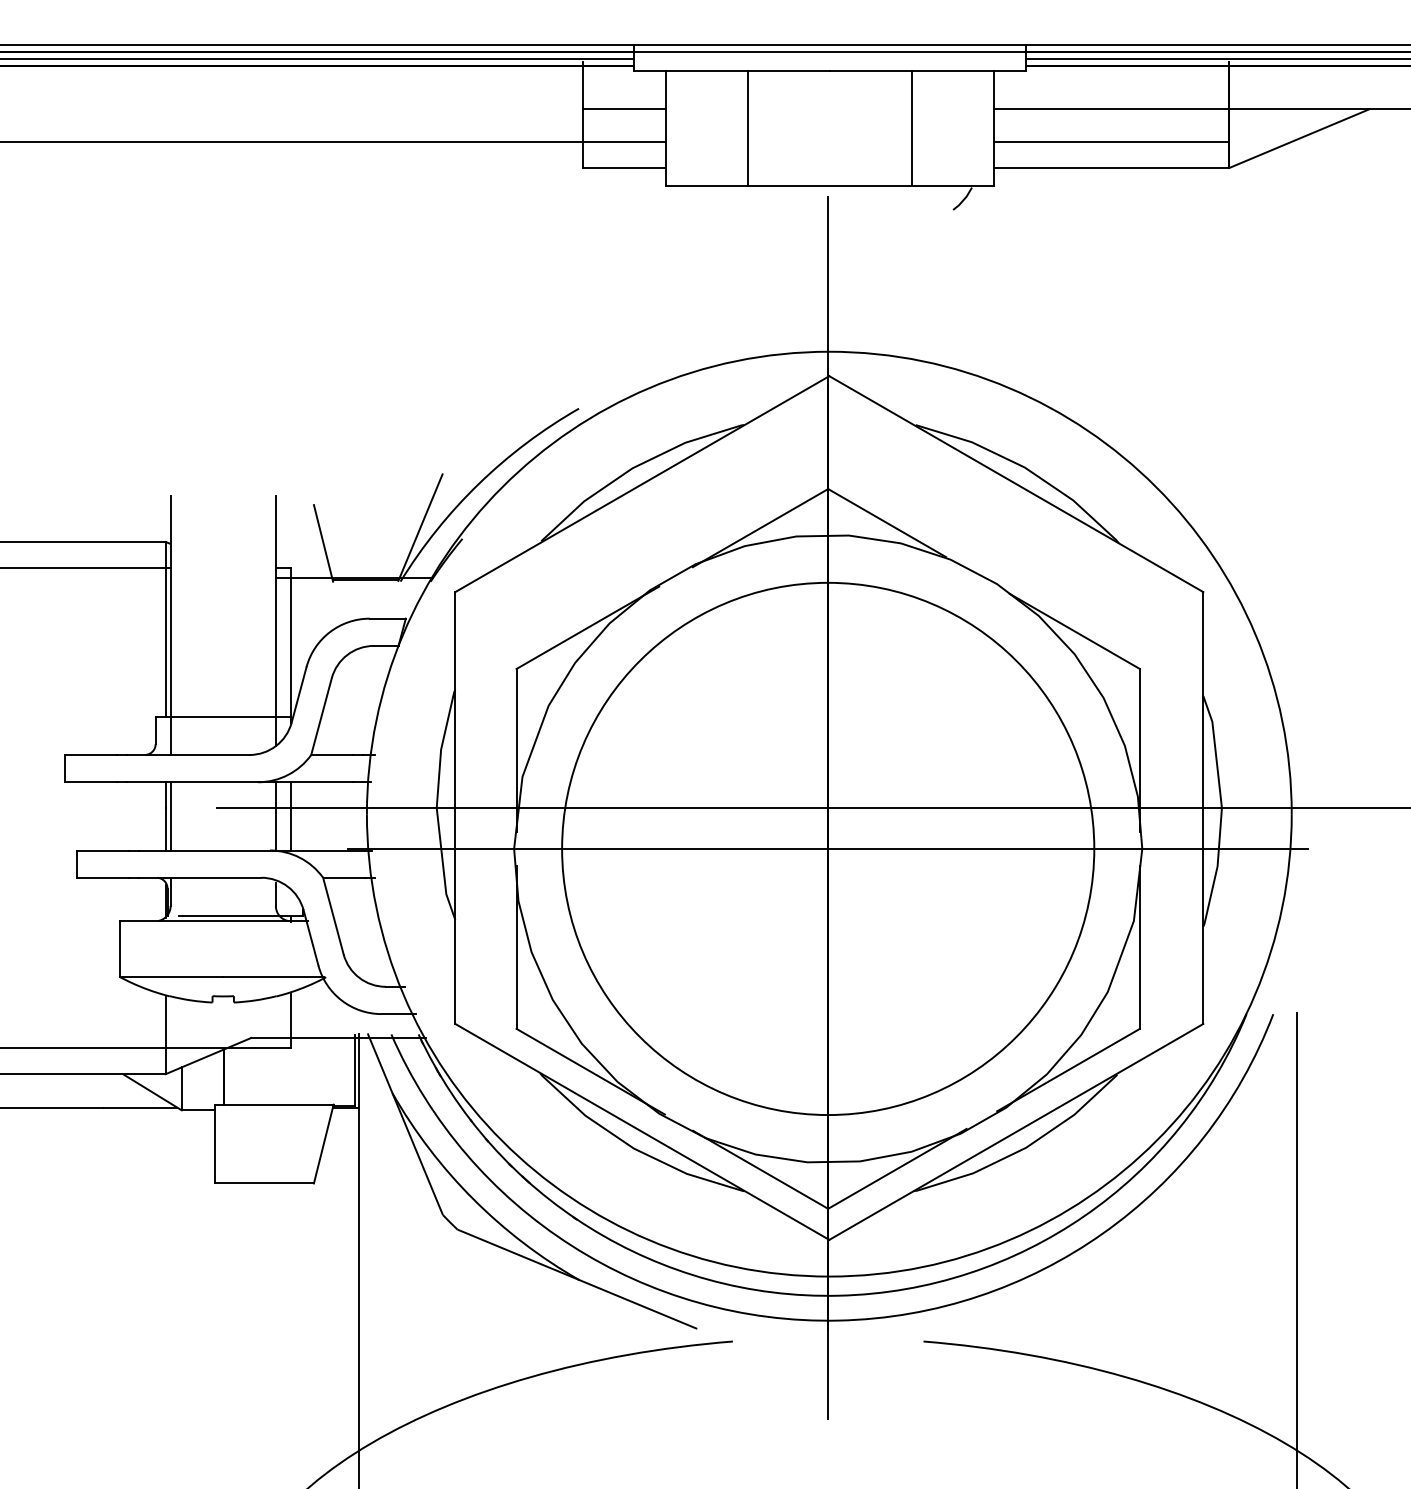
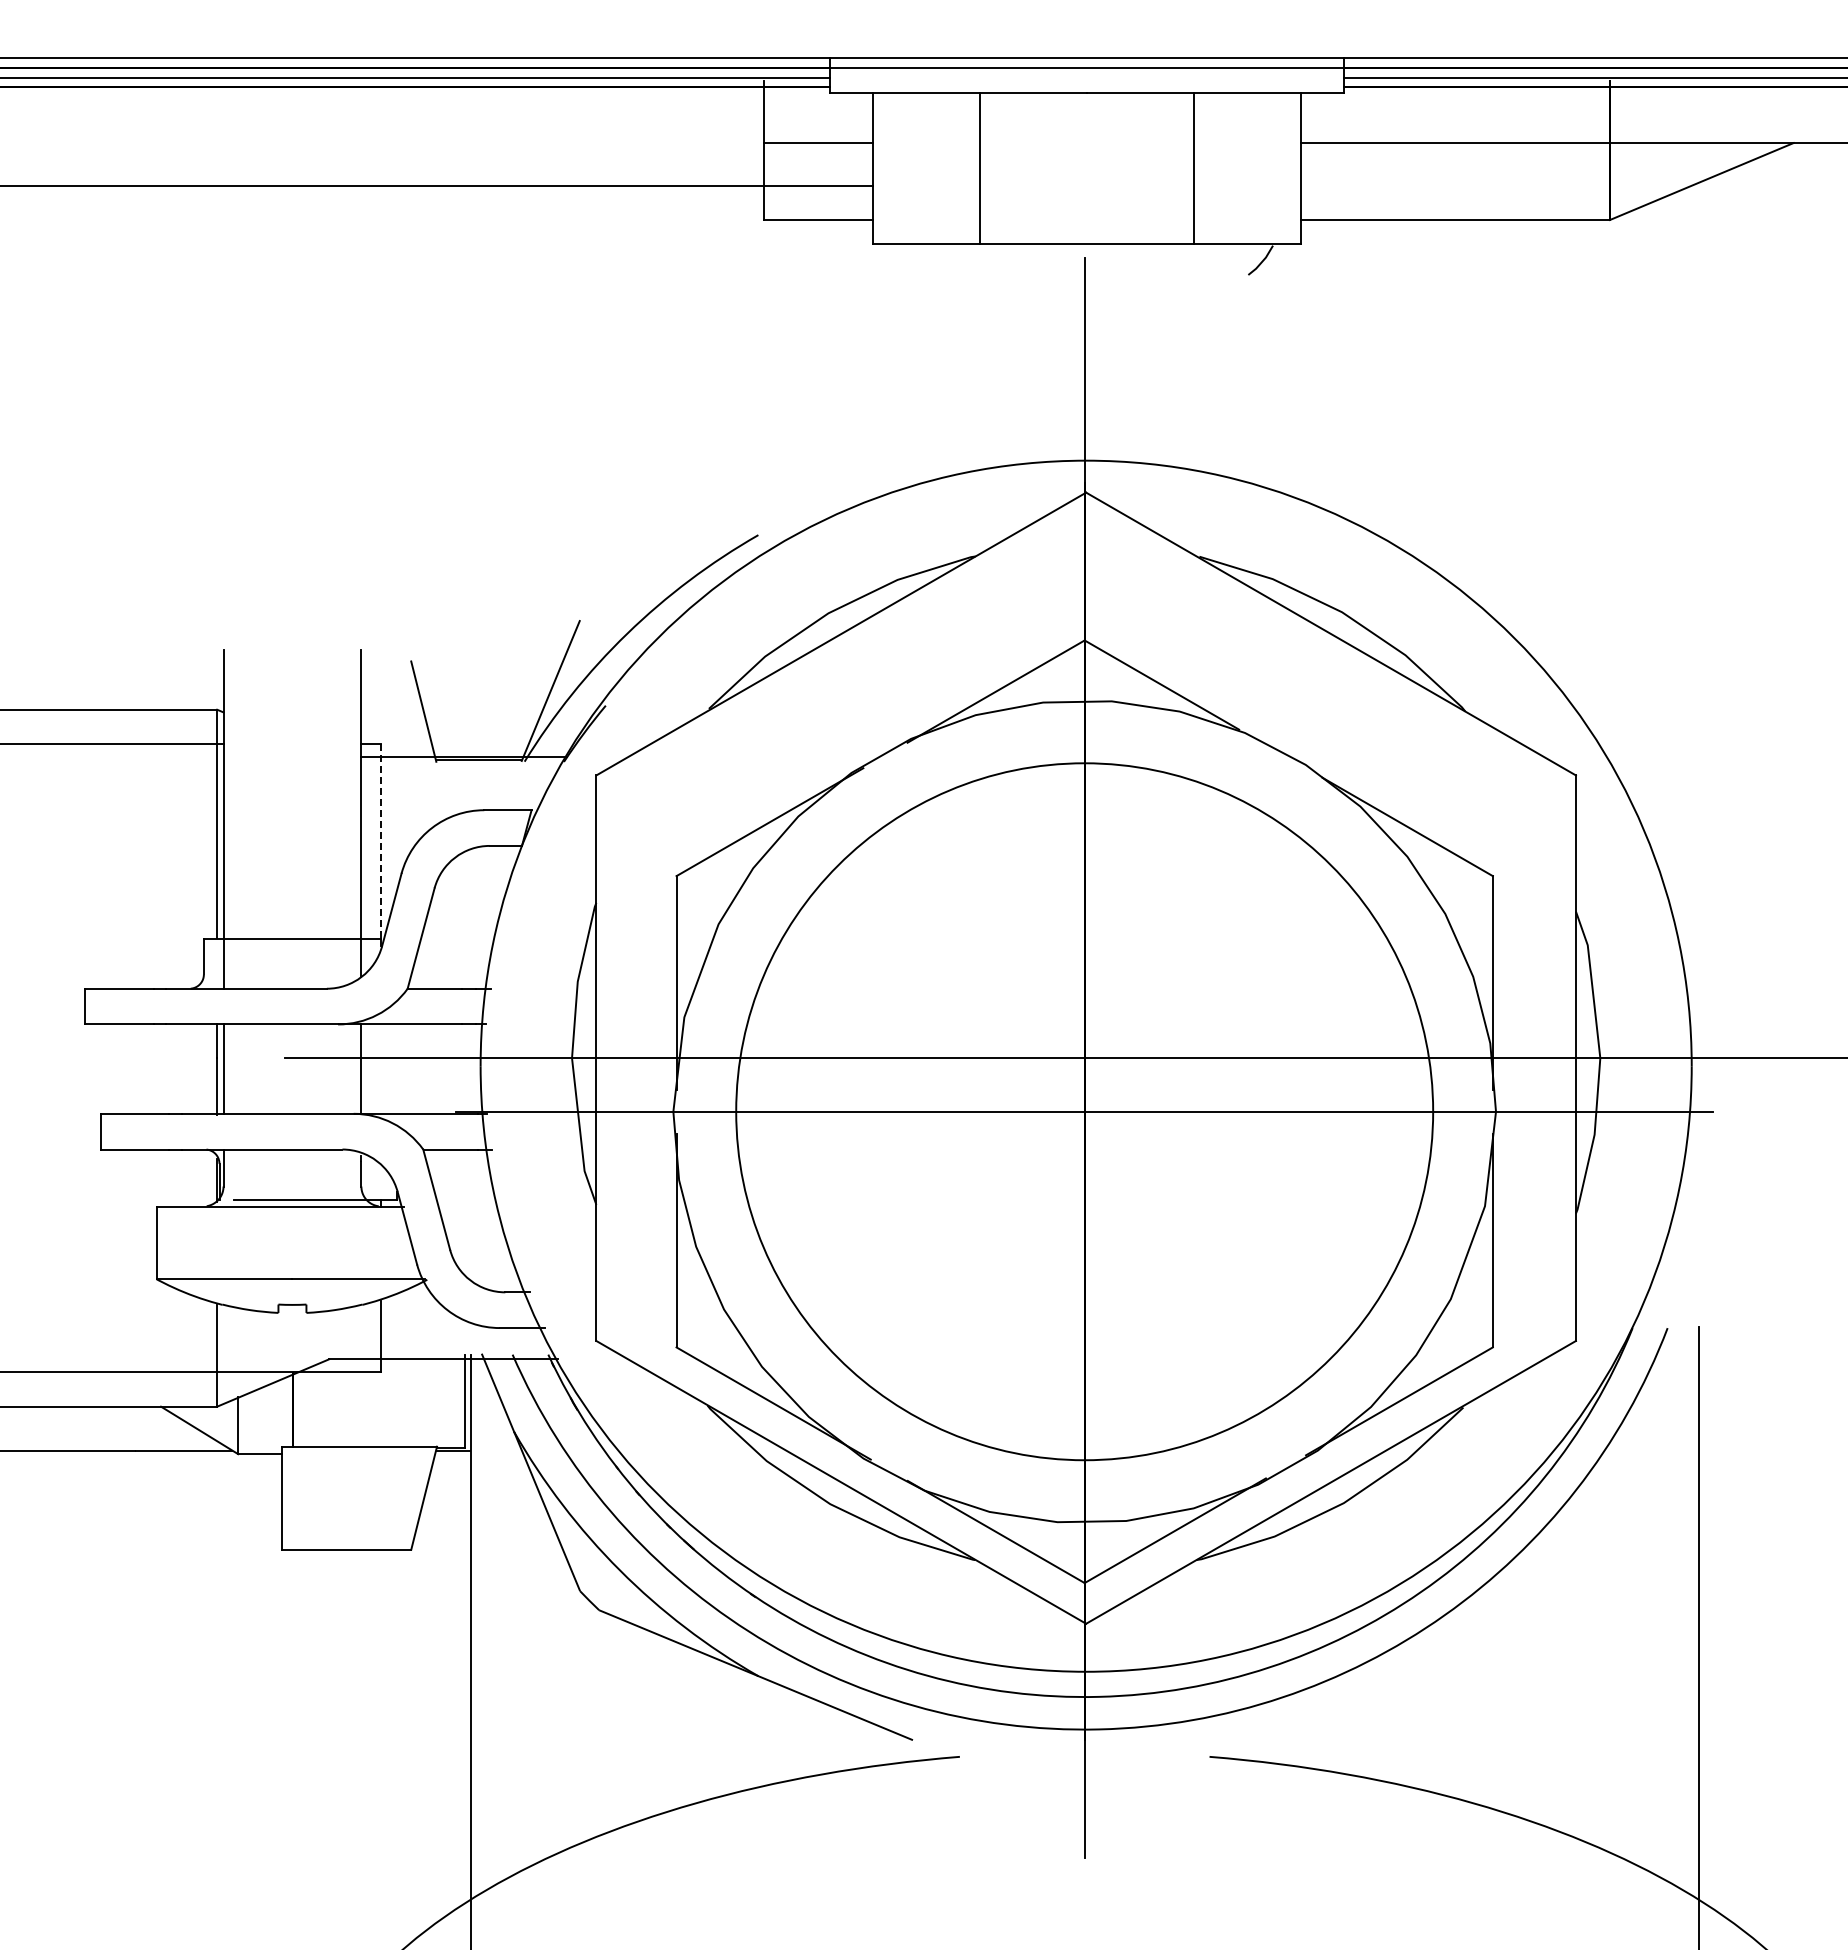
line: (1111, 141) -> (1455, 185), removed
line: (291, 641) -> (381, 840), solid -> dashed
line: (291, 816) -> (381, 1069), removed

